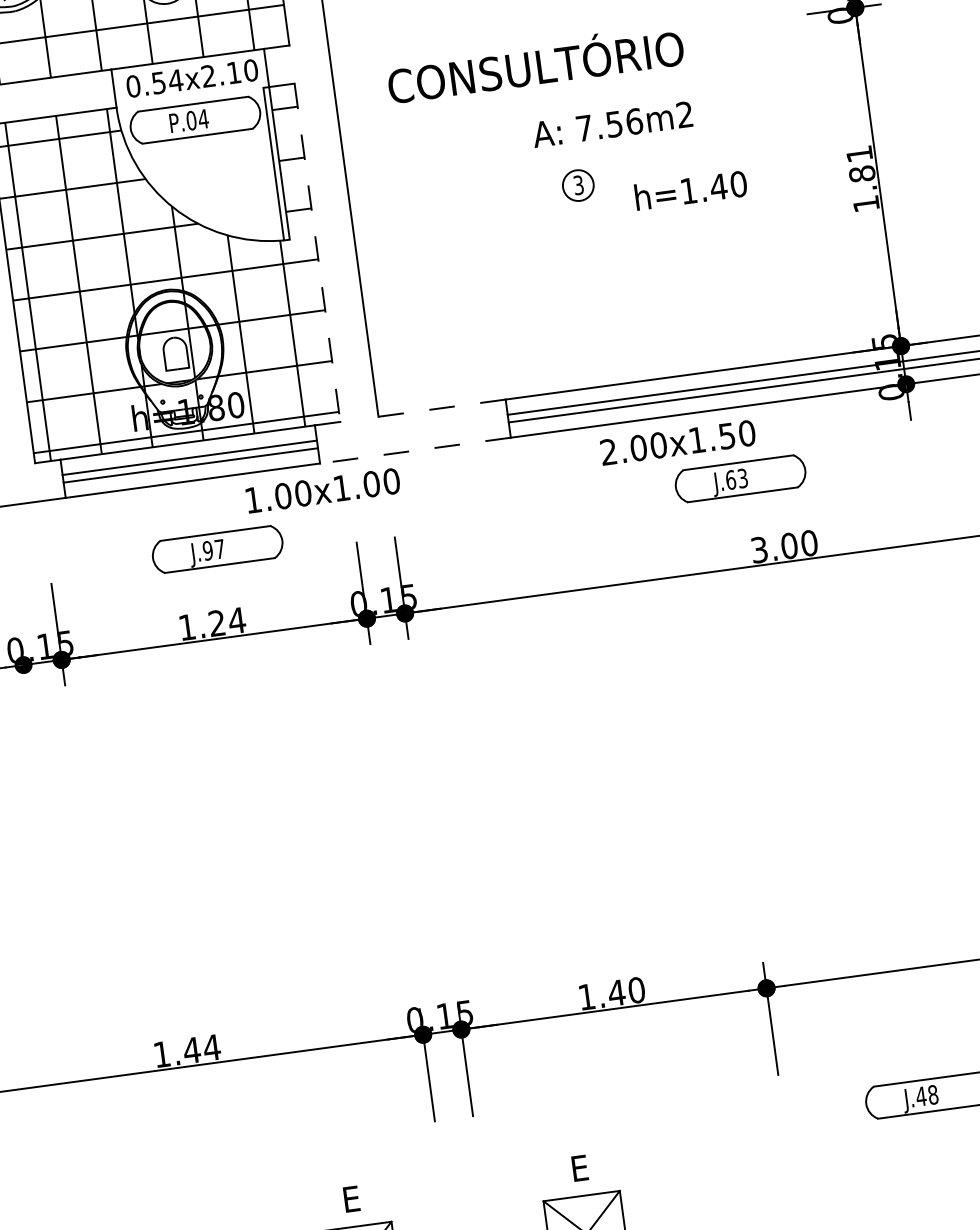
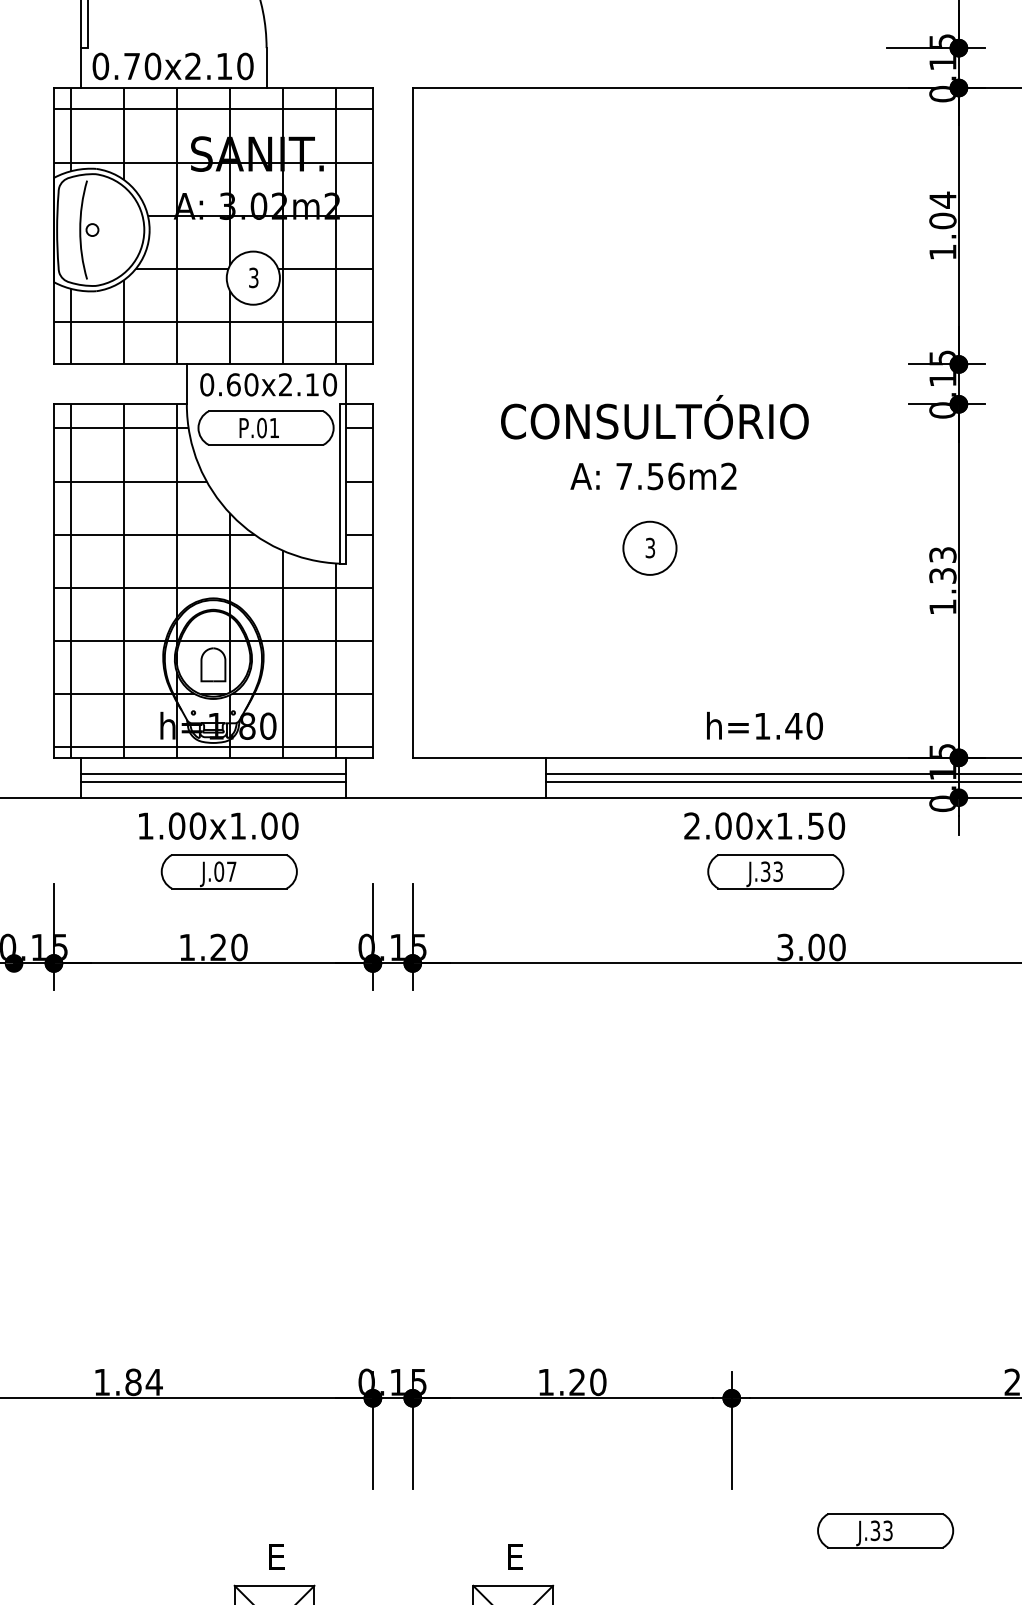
text: (535, 63) -> (654, 417), moved
text: (167, 81) -> (242, 384), 0.54x2.10 -> 0.60x2.10
text: (203, 118) -> (274, 427), P.04 -> P.01
text: (612, 124) -> (653, 476), moved
text: (860, 164) -> (942, 565), 1.81 -> 1.33
circle: (577, 184) -> (649, 547), size x1.67
text: (690, 190) -> (764, 725), moved
line: (317, 253) -> (372, 581), dashed -> solid
line: (441, 407) -> (478, 757), dashed -> solid
text: (677, 442) -> (764, 825), moved
line: (415, 450) -> (446, 797), dashed -> solid
text: (730, 479) -> (765, 871), J.63 -> J.33
text: (322, 490) -> (218, 825), moved
text: (208, 550) -> (219, 871), J.97 -> J.07
text: (237, 620) -> (239, 947), 1.24 -> 1.20
text: (615, 992) -> (576, 1381), 1.40 -> 1.20
text: (192, 1050) -> (133, 1382), 1.44 -> 1.84
text: (926, 1095) -> (881, 1530), J.48 -> J.33

